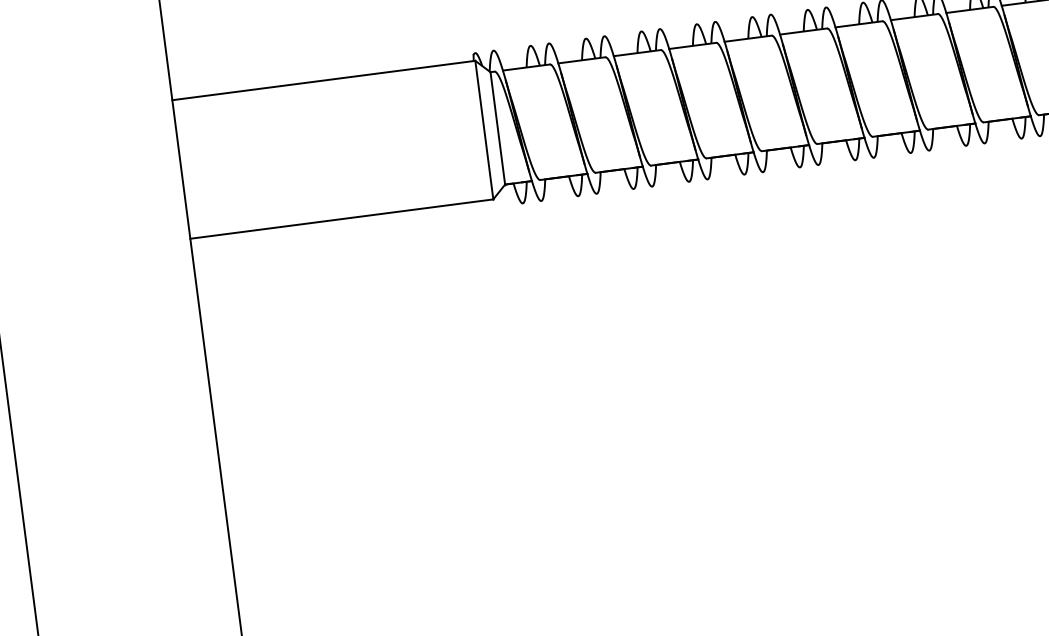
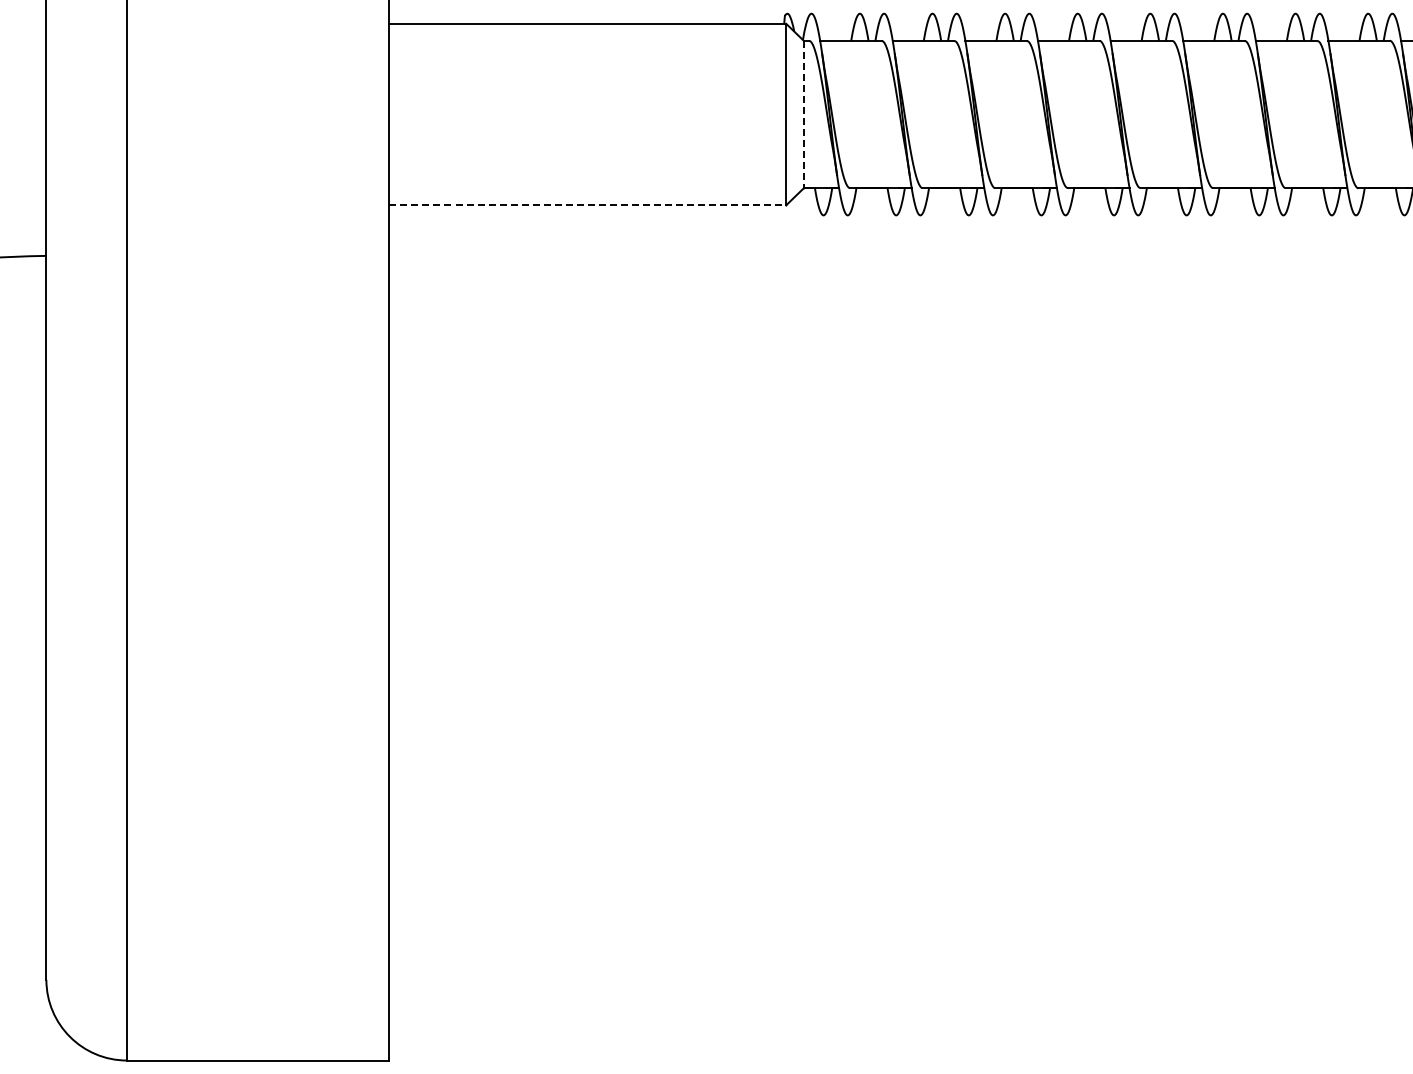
line: (497, 128) -> (803, 114), solid -> dashed
line: (342, 219) -> (588, 205), solid -> dashed

